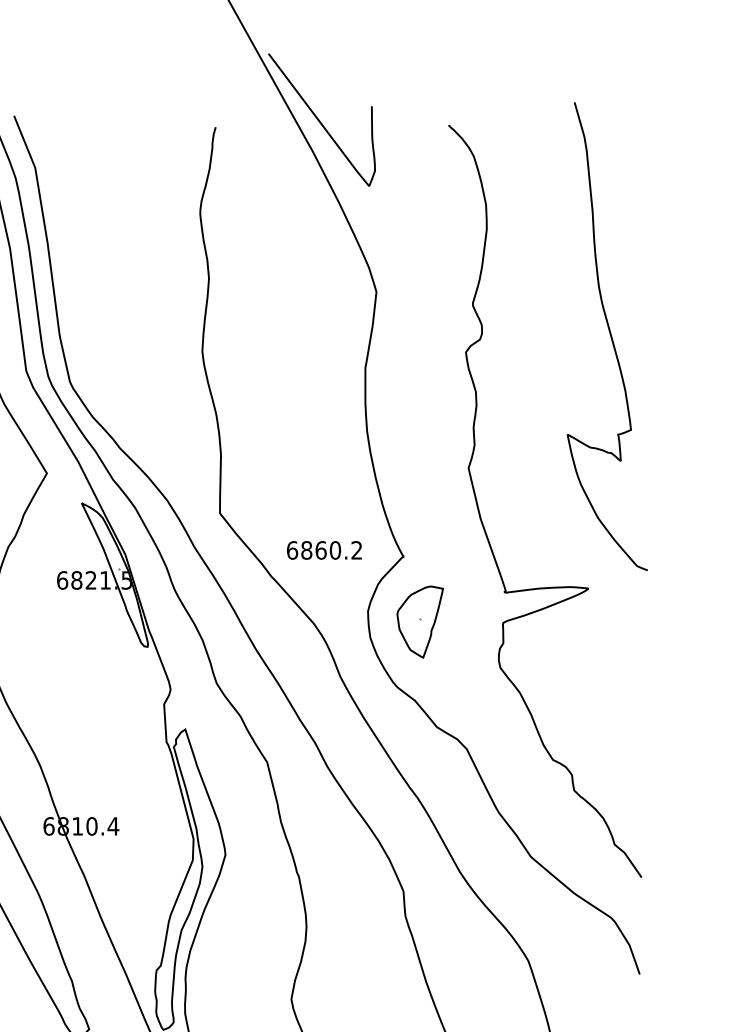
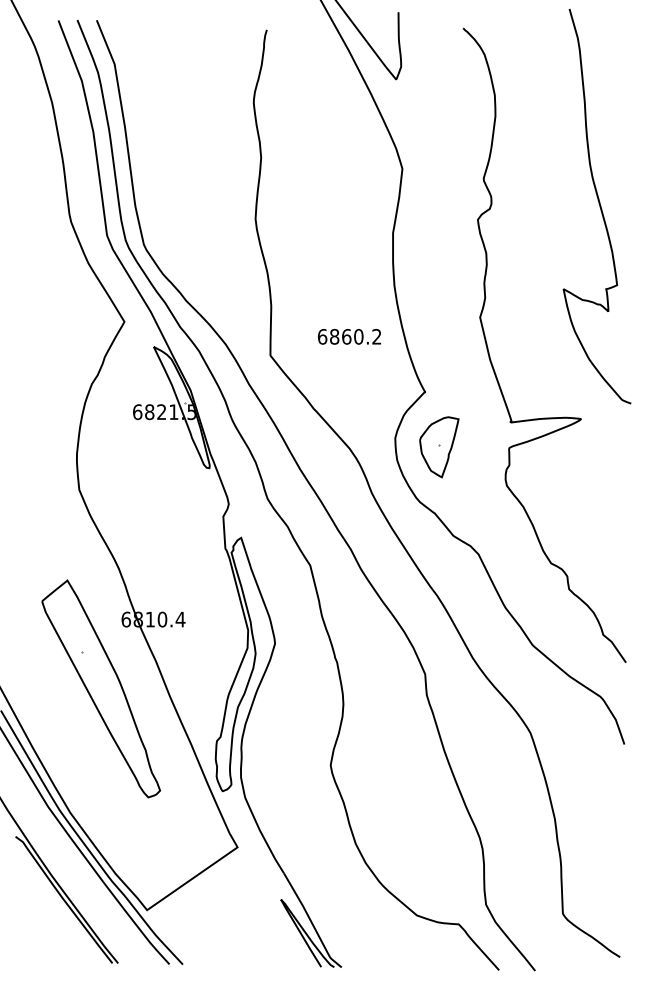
text: (324, 550) -> (349, 336), moved

